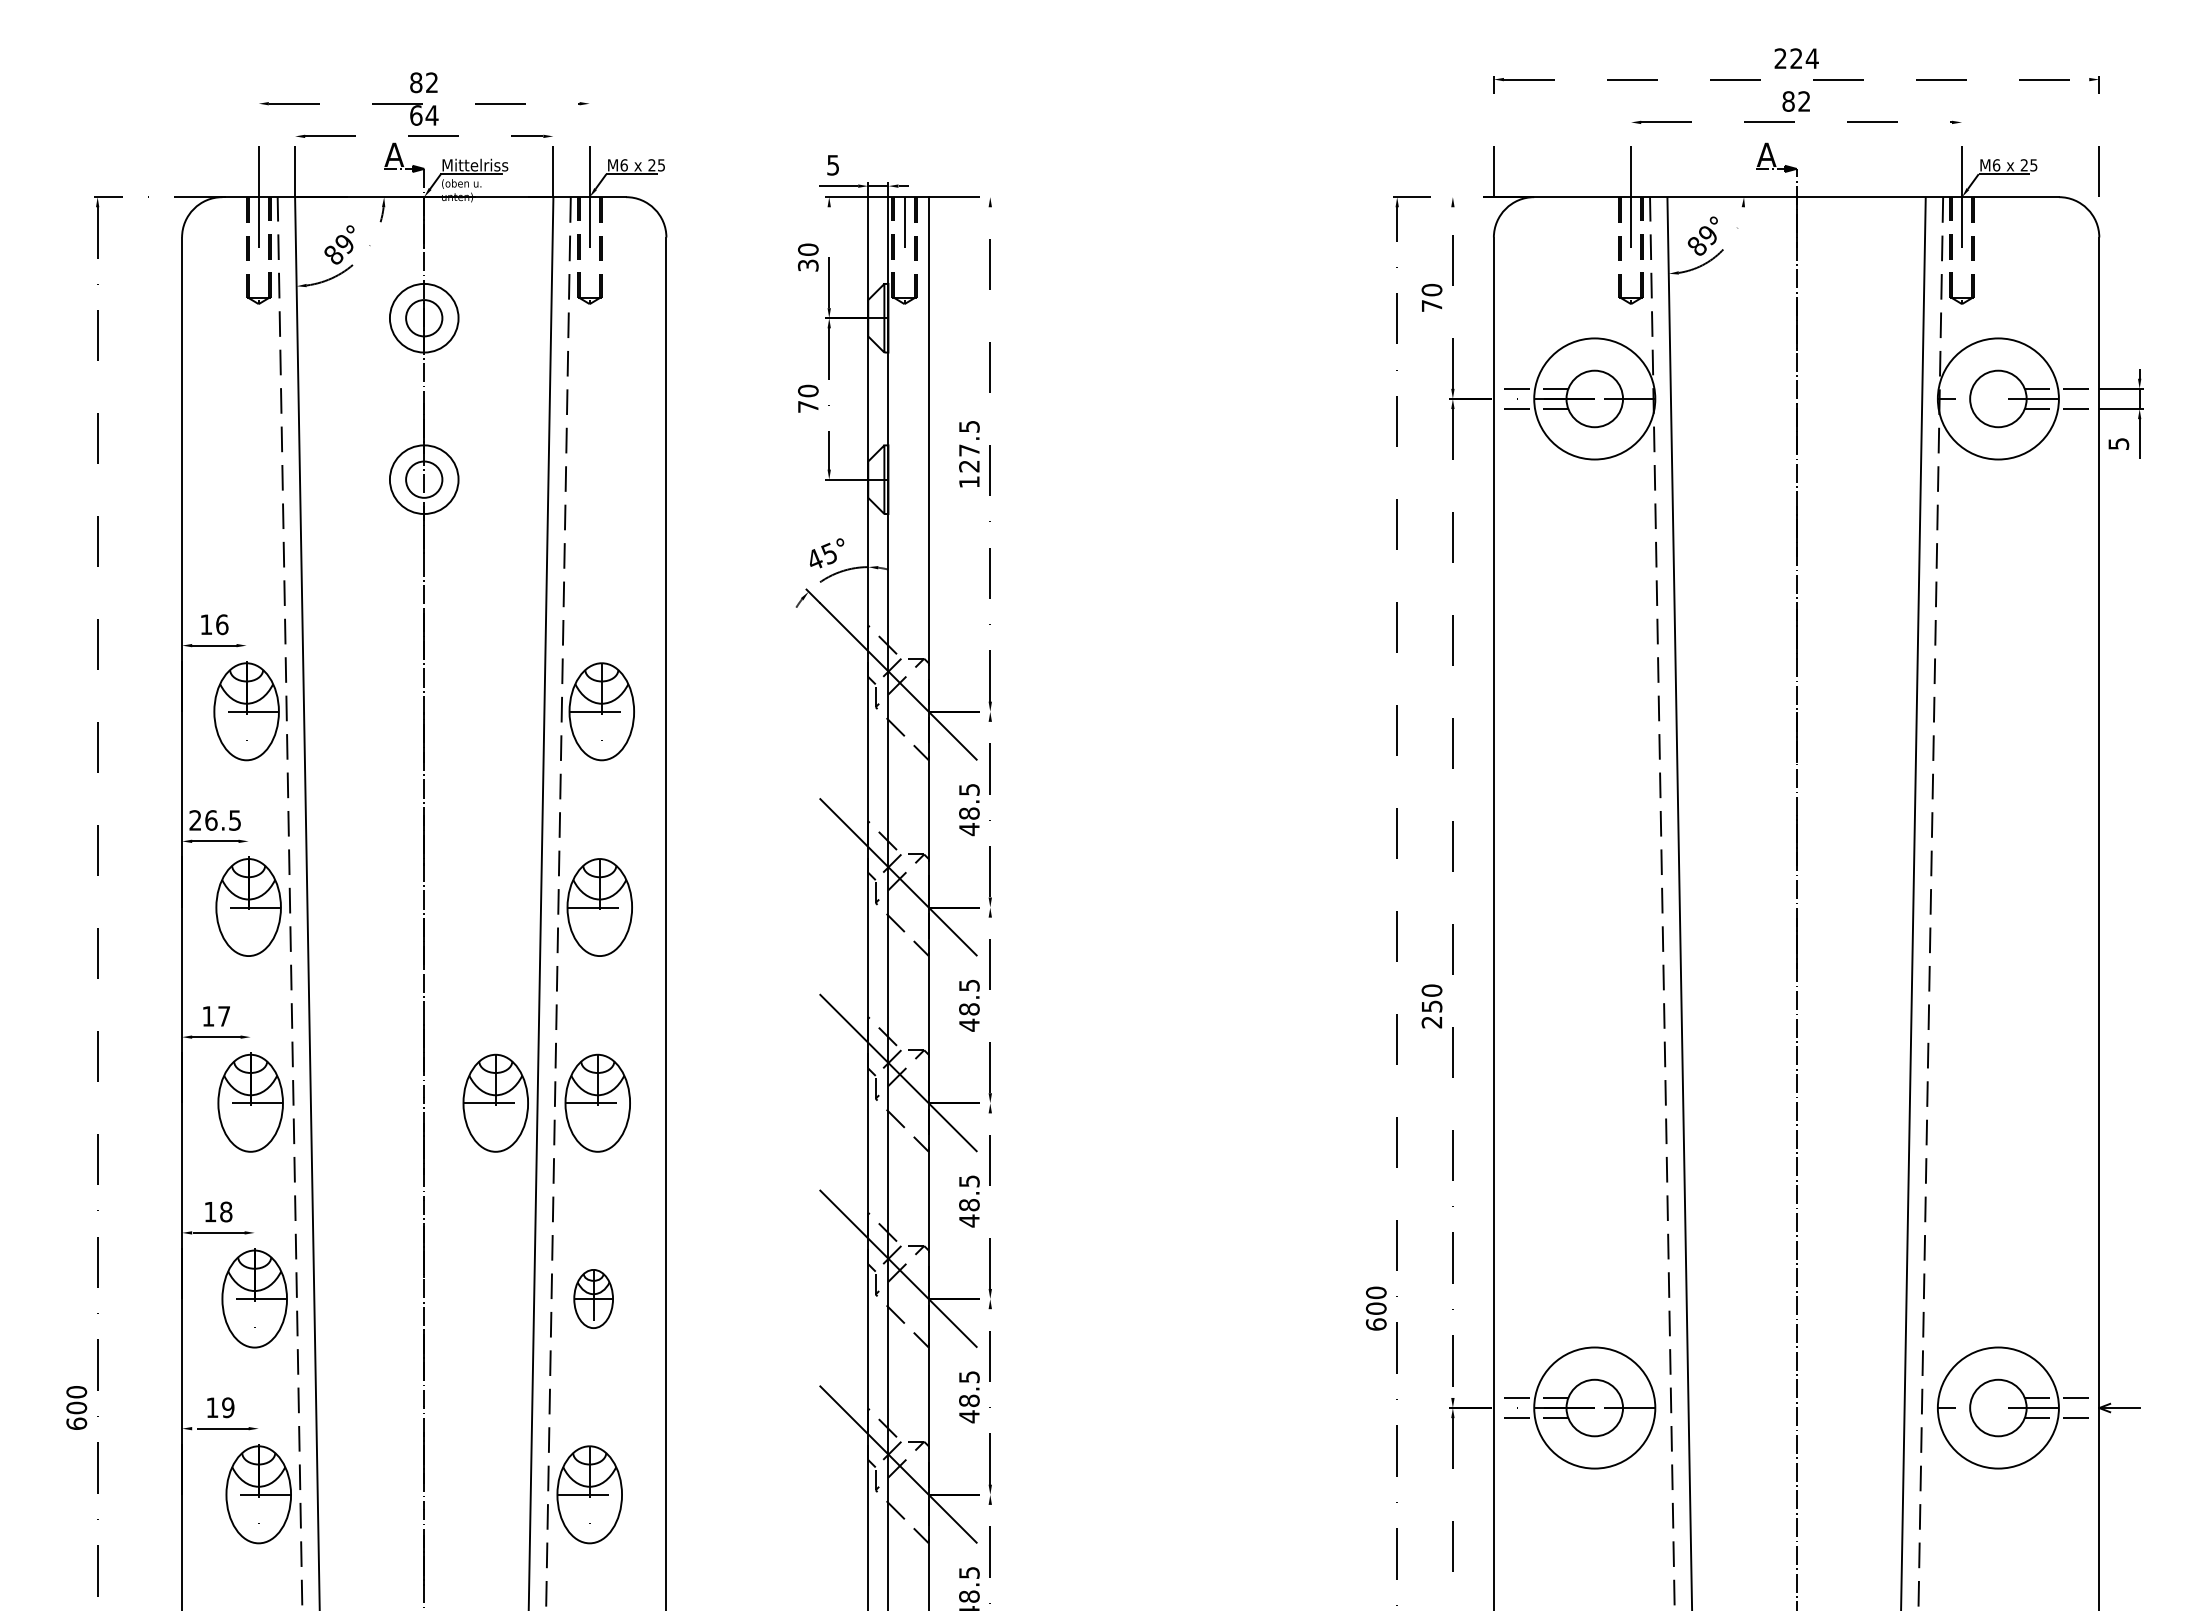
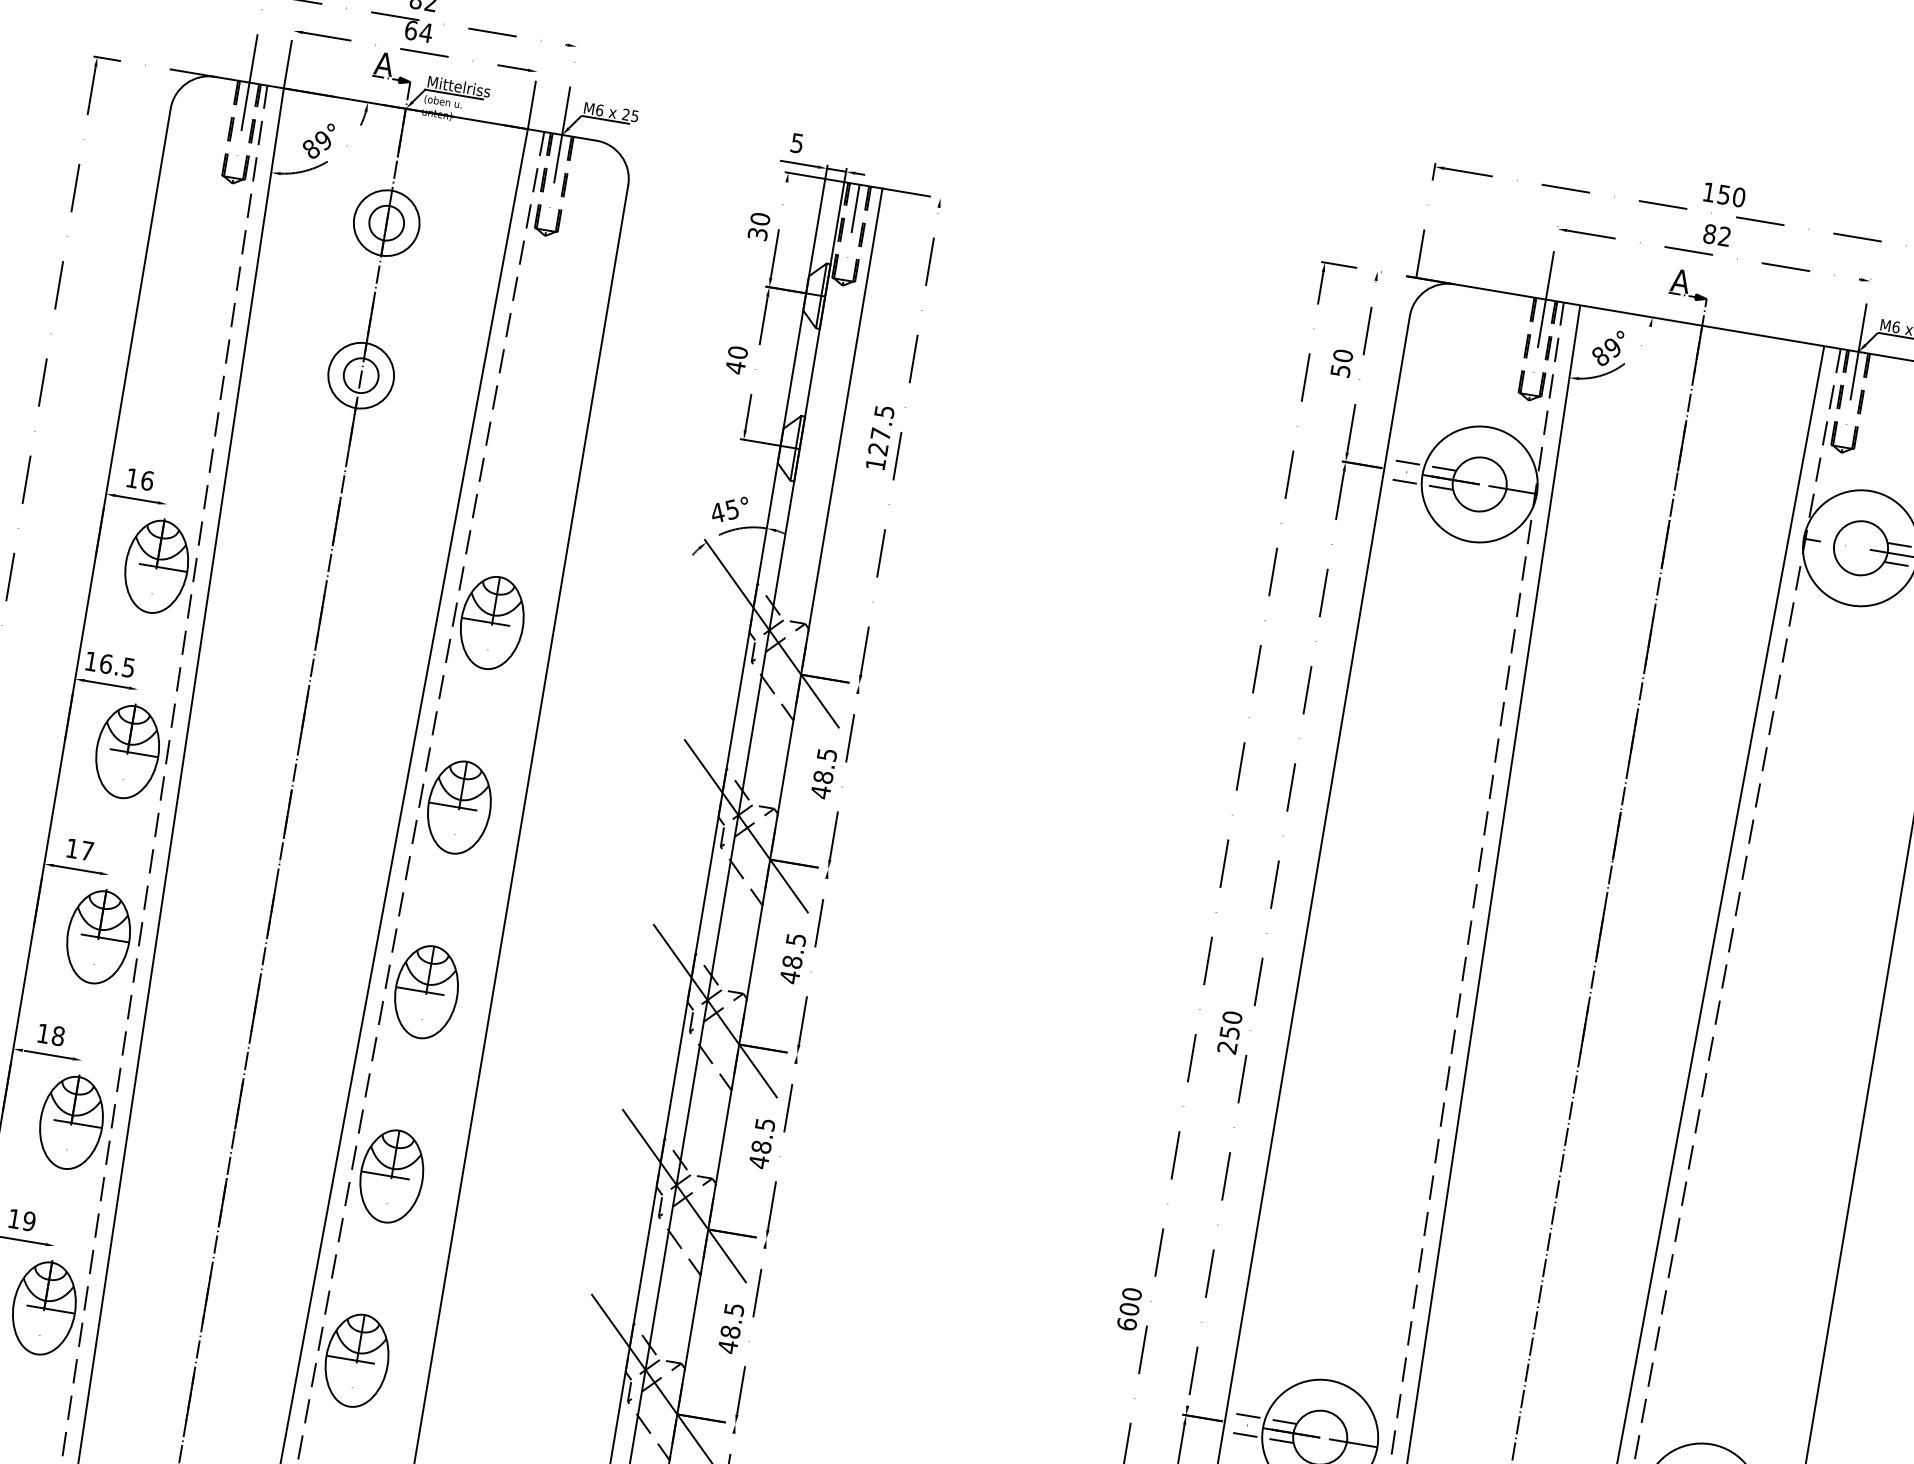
text: (1796, 58) -> (1724, 194), 224 -> 150
text: (1432, 305) -> (1341, 370), 70 -> 50
text: (808, 406) -> (735, 367), 70 -> 40
text: (195, 820) -> (91, 661), 26.5 -> 16.5
part: (495, 1102) -> (330, 975), removed
part: (593, 1298) -> (391, 1175), size x1.67

